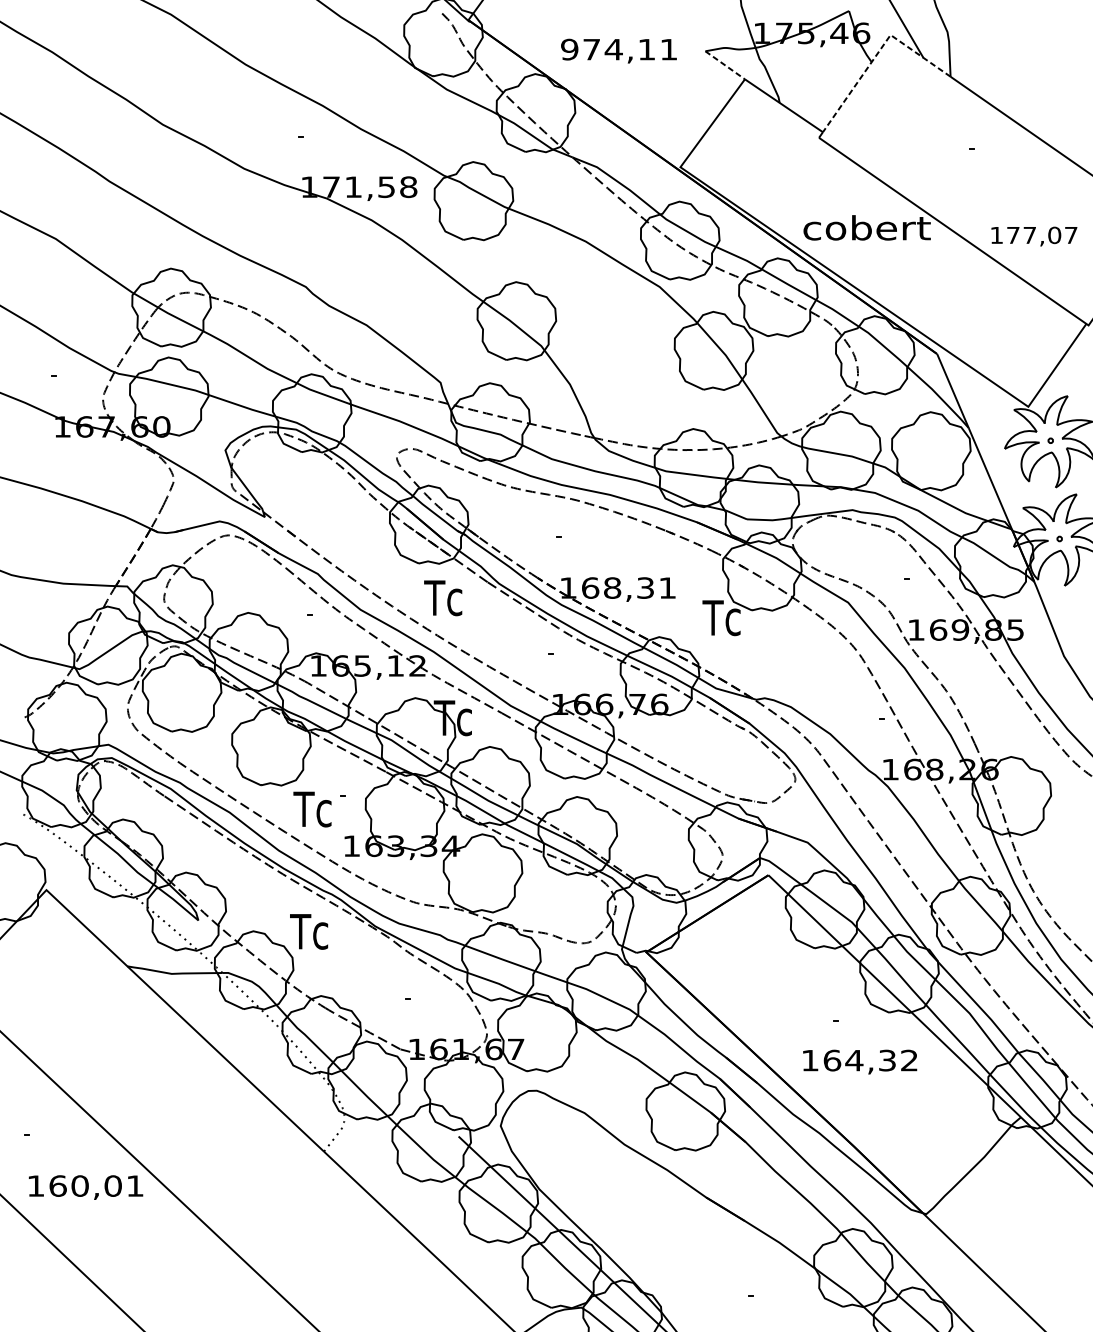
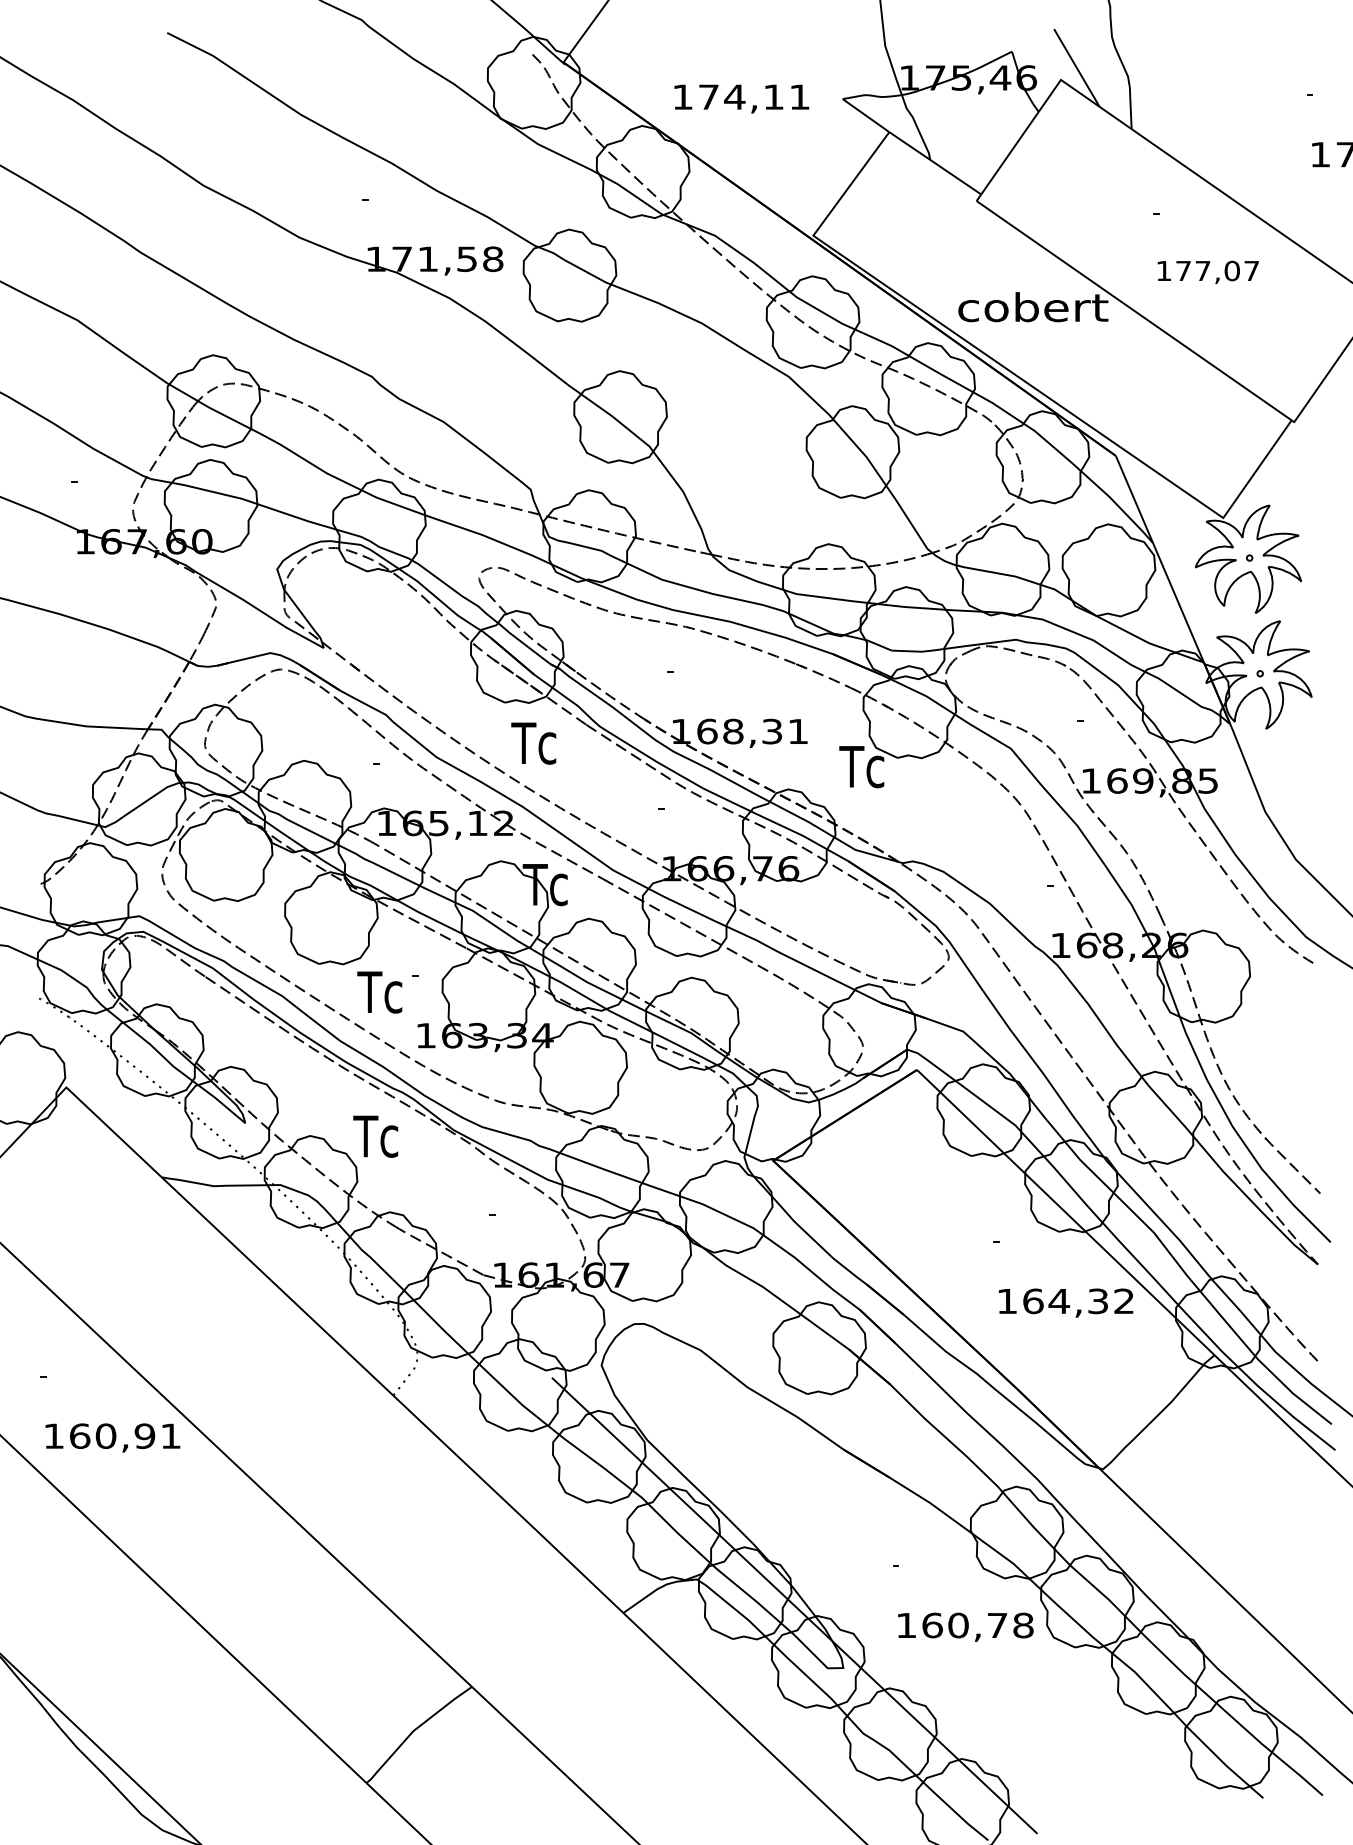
text: (569, 49) -> (682, 96), 974,11 -> 174,11
line: (878, 53) -> (1046, 101), dashed -> solid
line: (725, 65) -> (866, 115), dashed -> solid
text: (1033, 236) -> (1207, 272), moved
text: (860, 1061) -> (1066, 1302), moved
text: (112, 1186) -> (144, 1436), 160,01 -> 160,91

